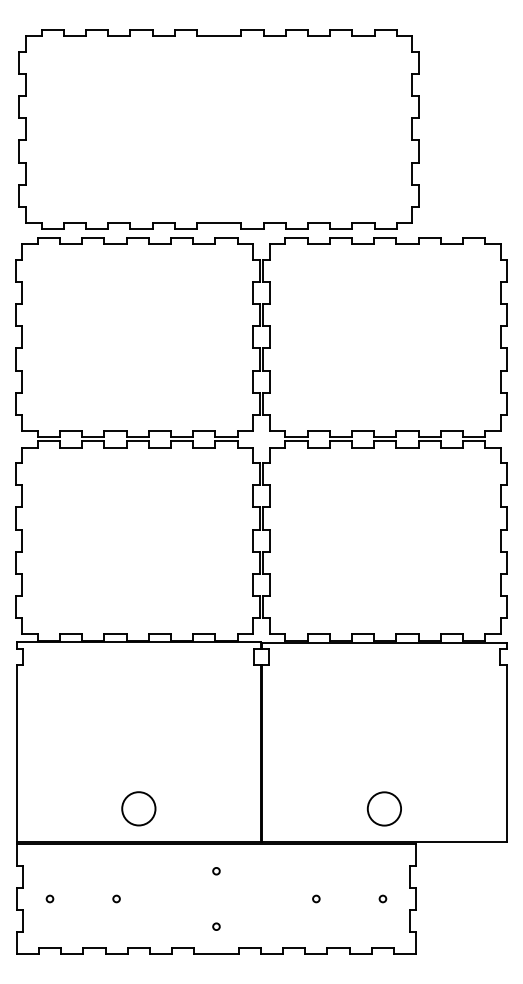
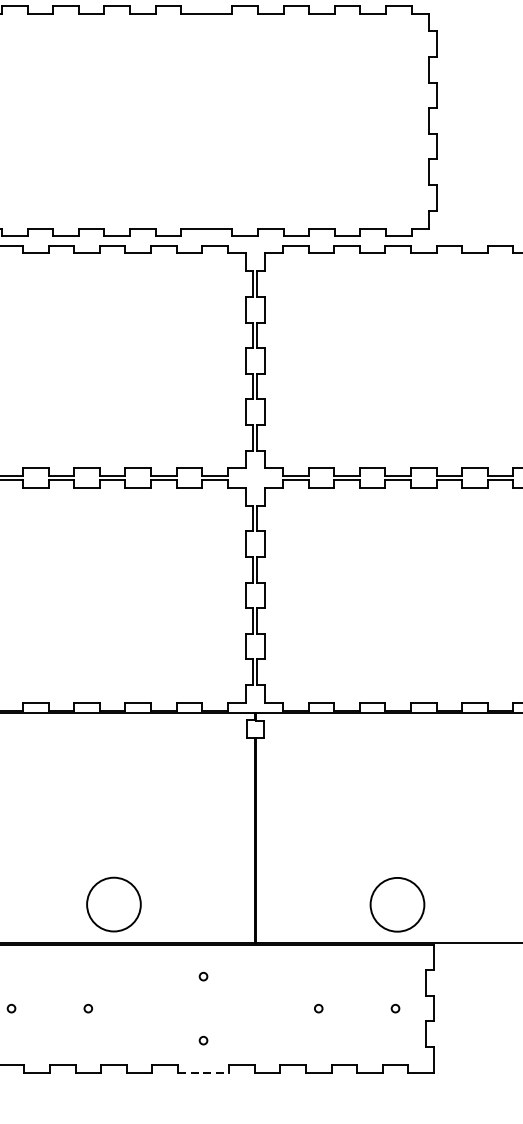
circle: (138, 808) -> (113, 904), size x1.4
circle: (383, 808) -> (396, 904), size x1.4
line: (216, 954) -> (203, 1072), solid -> dashed

